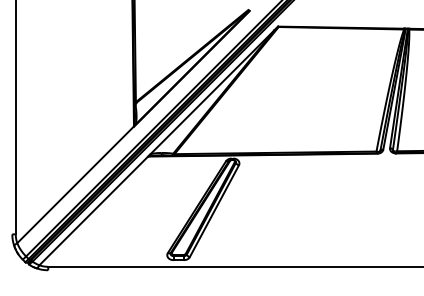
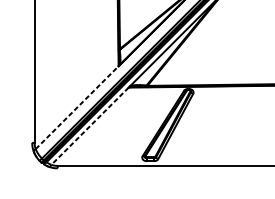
line: (75, 184) -> (77, 107), solid -> dashed
line: (93, 210) -> (89, 125), solid -> dashed

